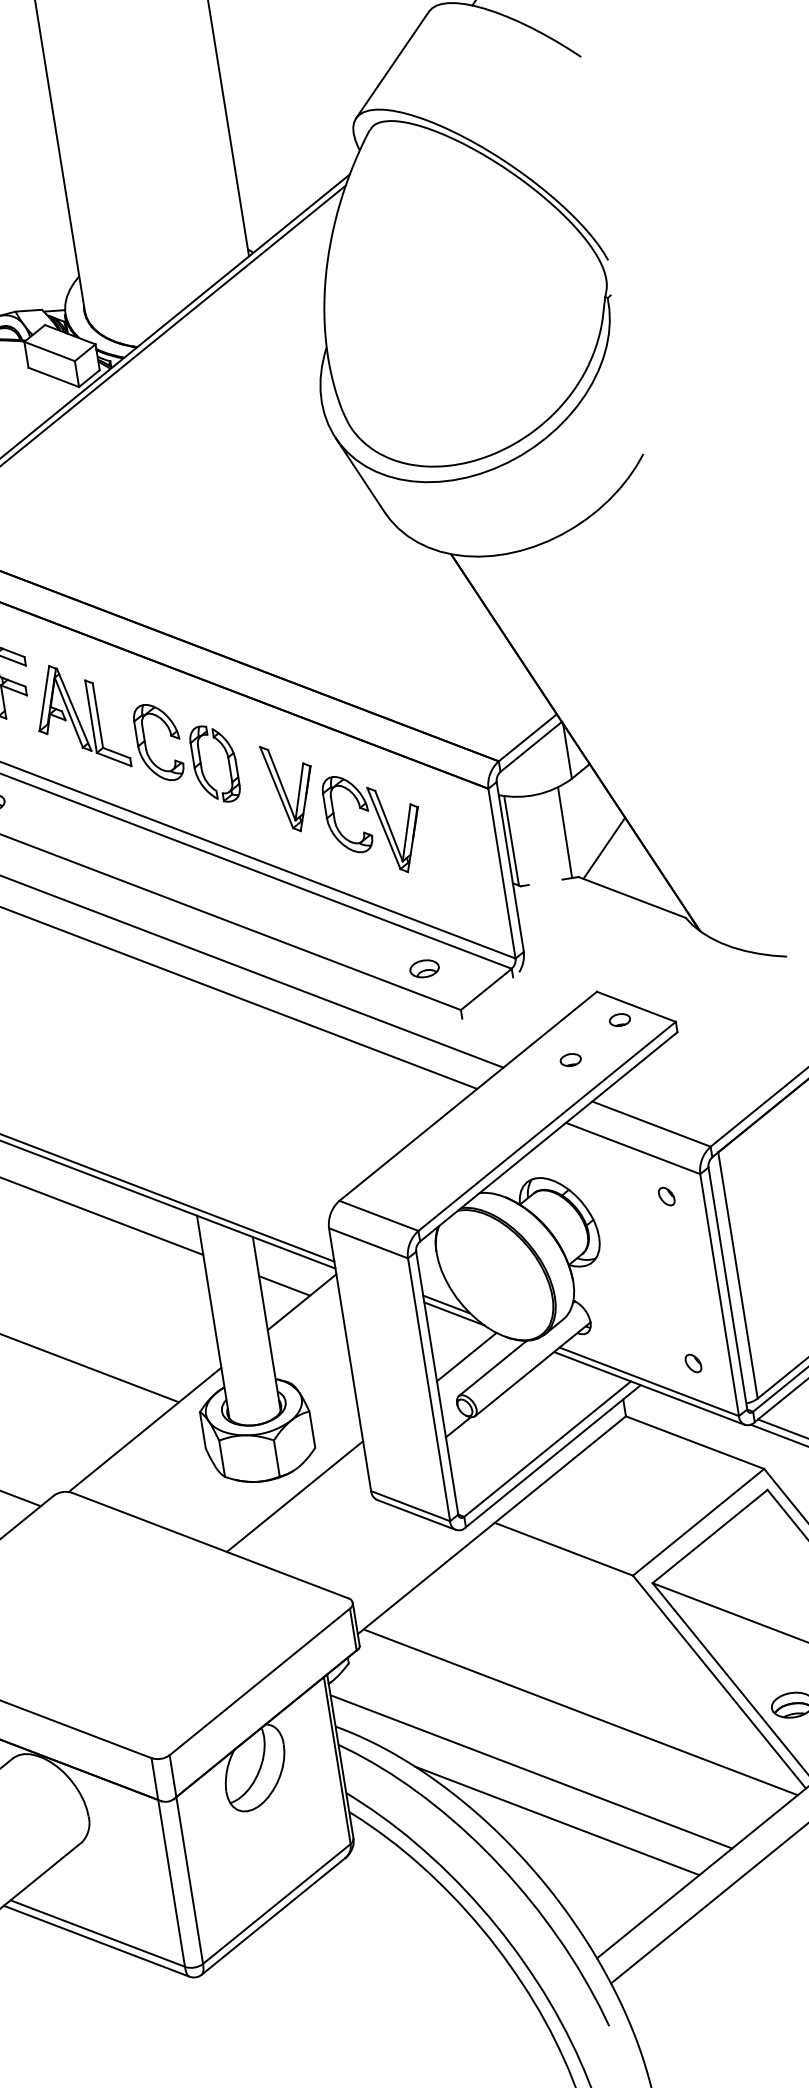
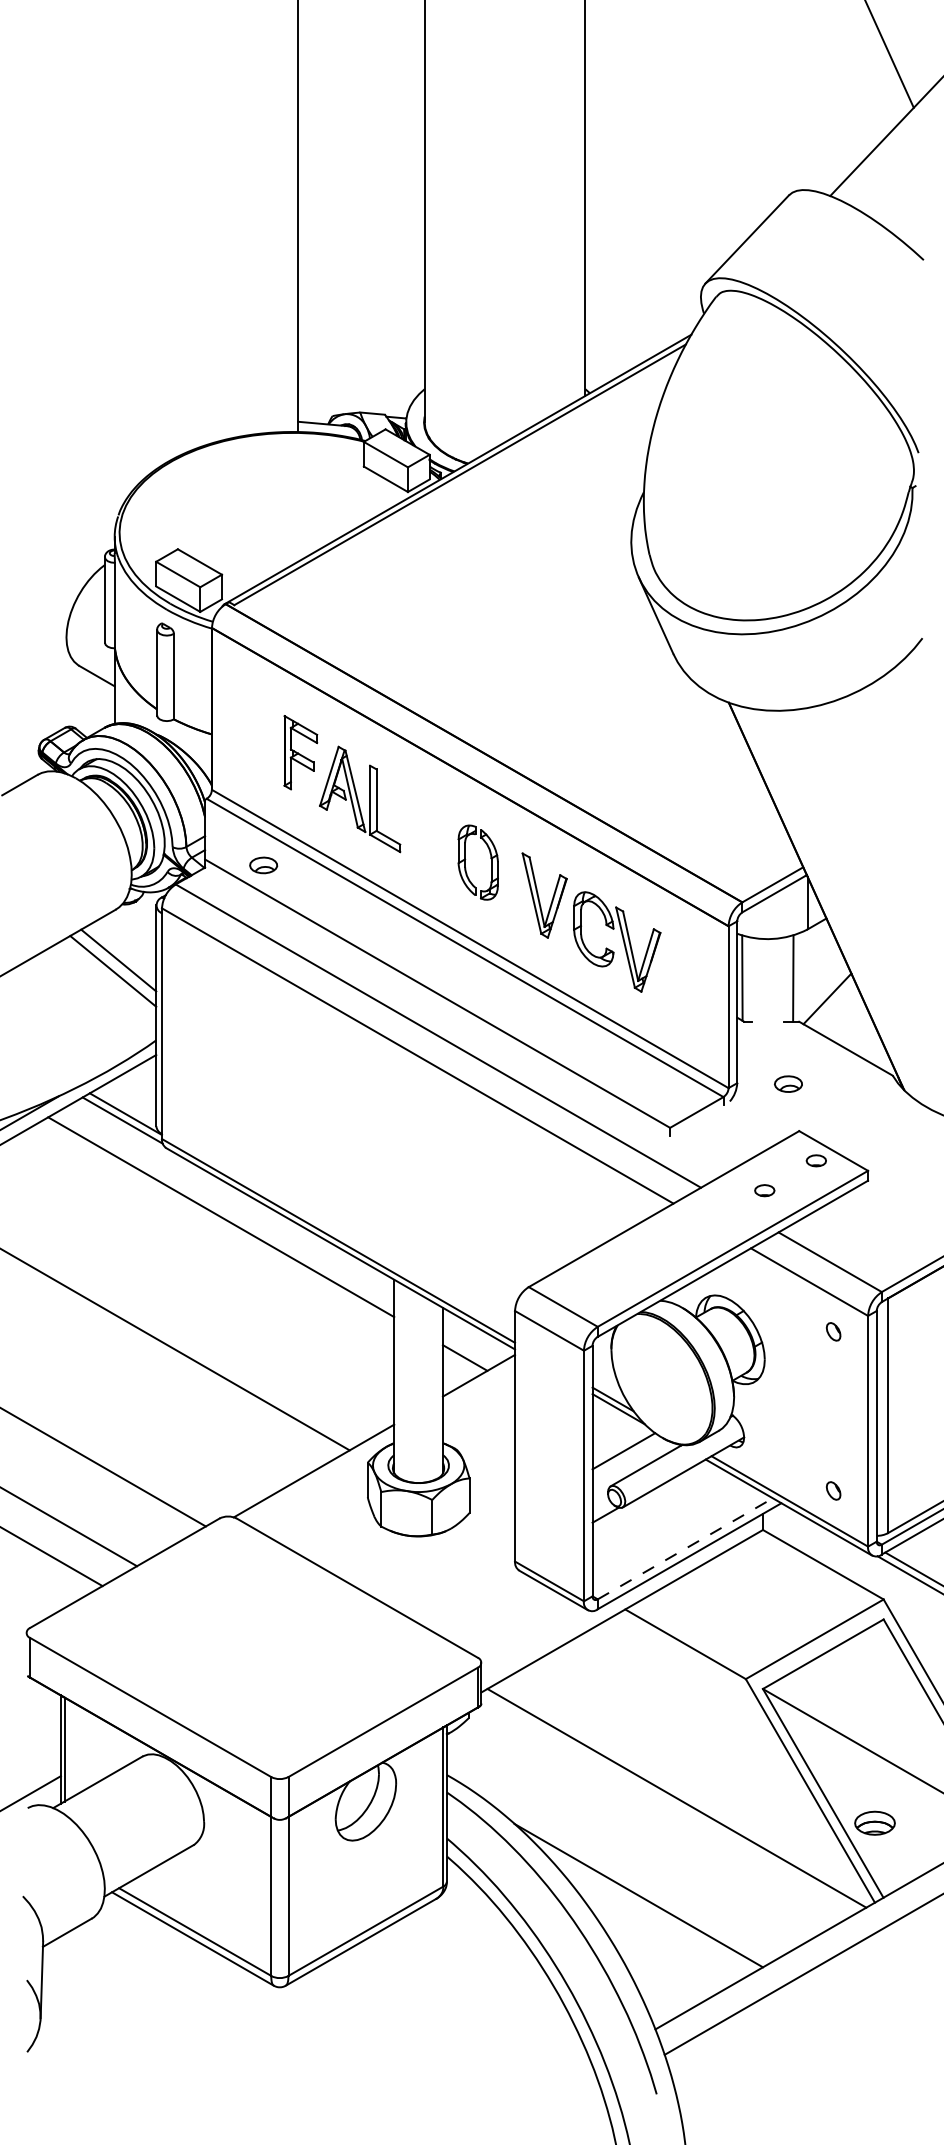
part: (146, 741) -> (417, 831), removed
part: (424, 968) -> (788, 1083), moved
line: (547, 1448) -> (685, 1548), solid -> dashed
line: (295, 1496) -> (443, 1555), removed
line: (530, 1772) -> (621, 1846), removed

